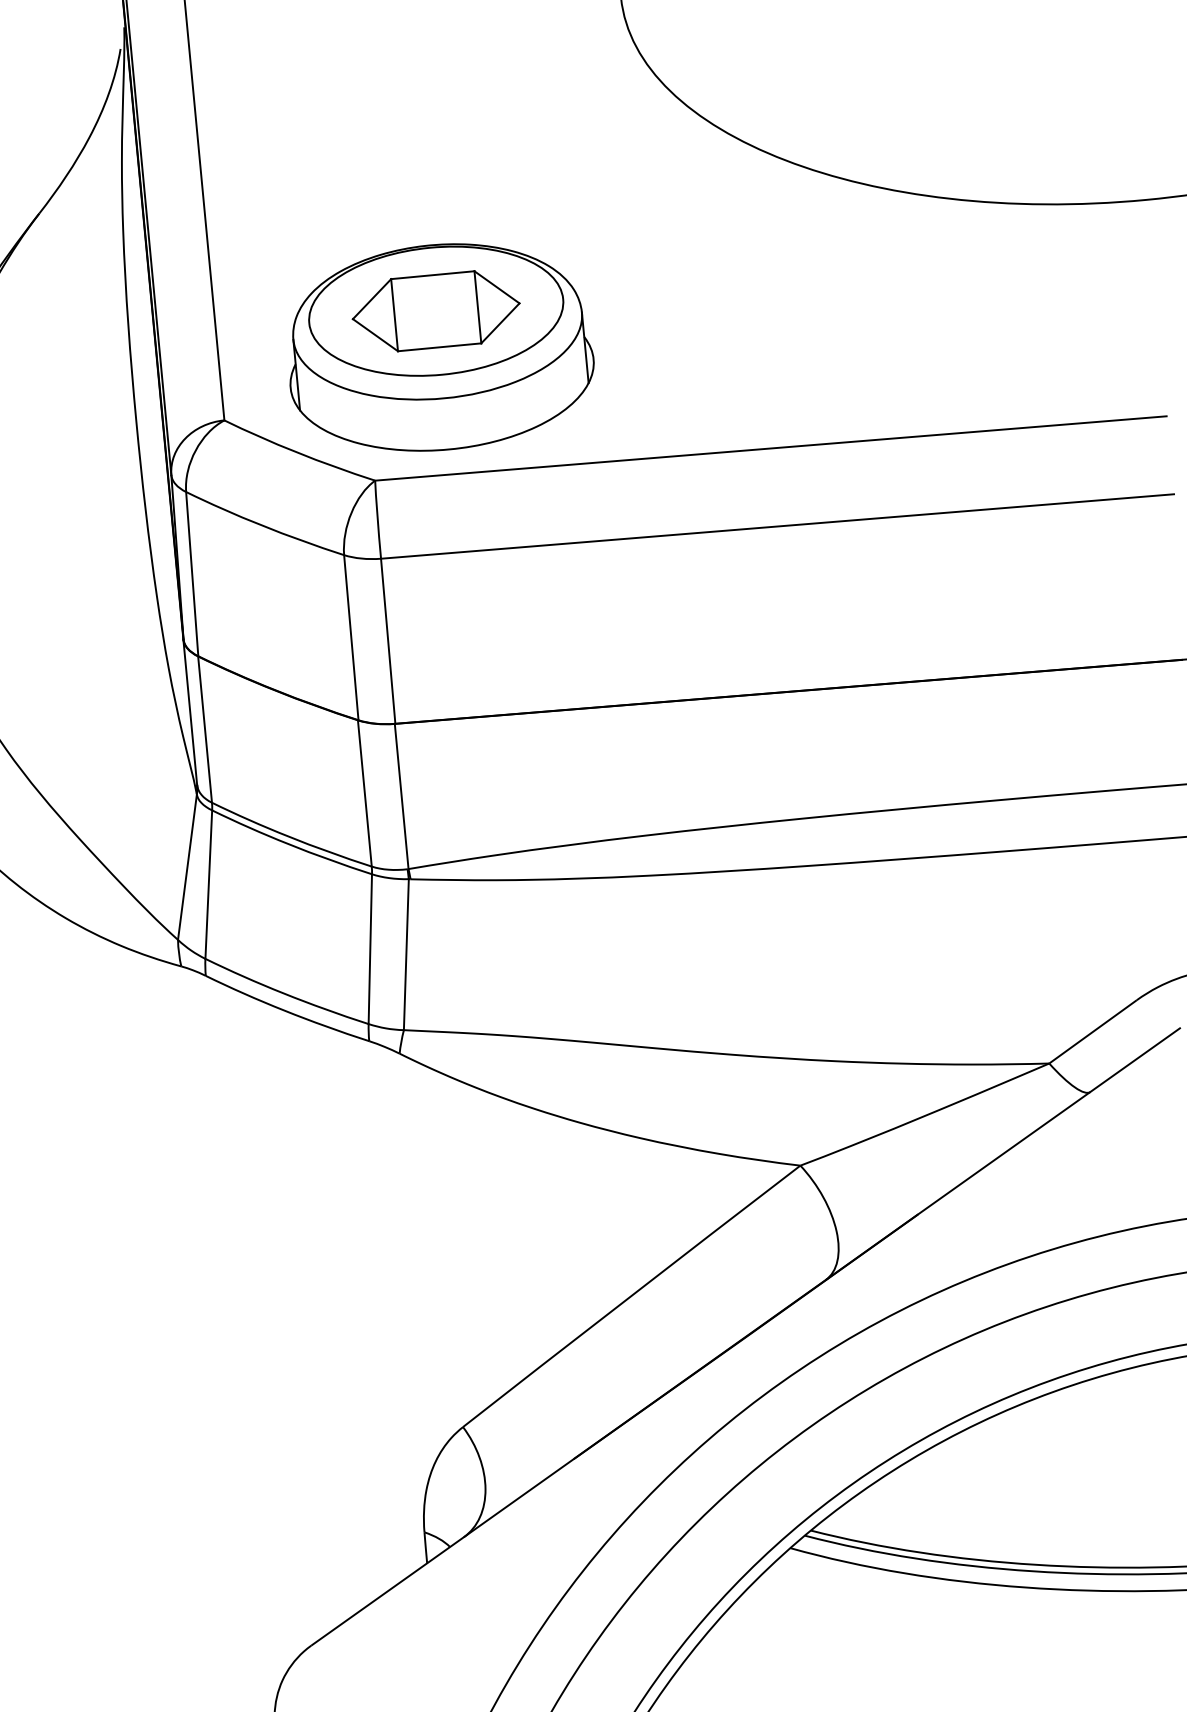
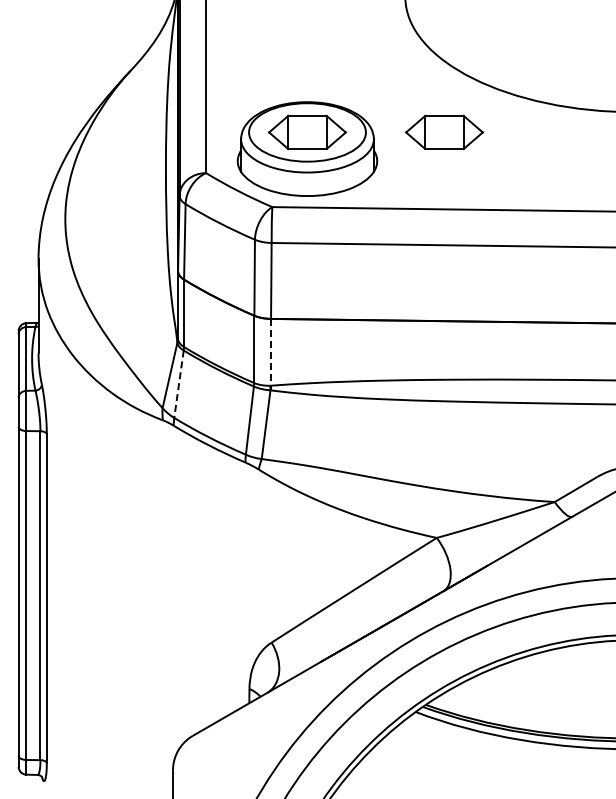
part: (733, 283) -> (444, 132), added
line: (401, 796) -> (270, 352), solid -> dashed
line: (207, 885) -> (178, 384), solid -> dashed

